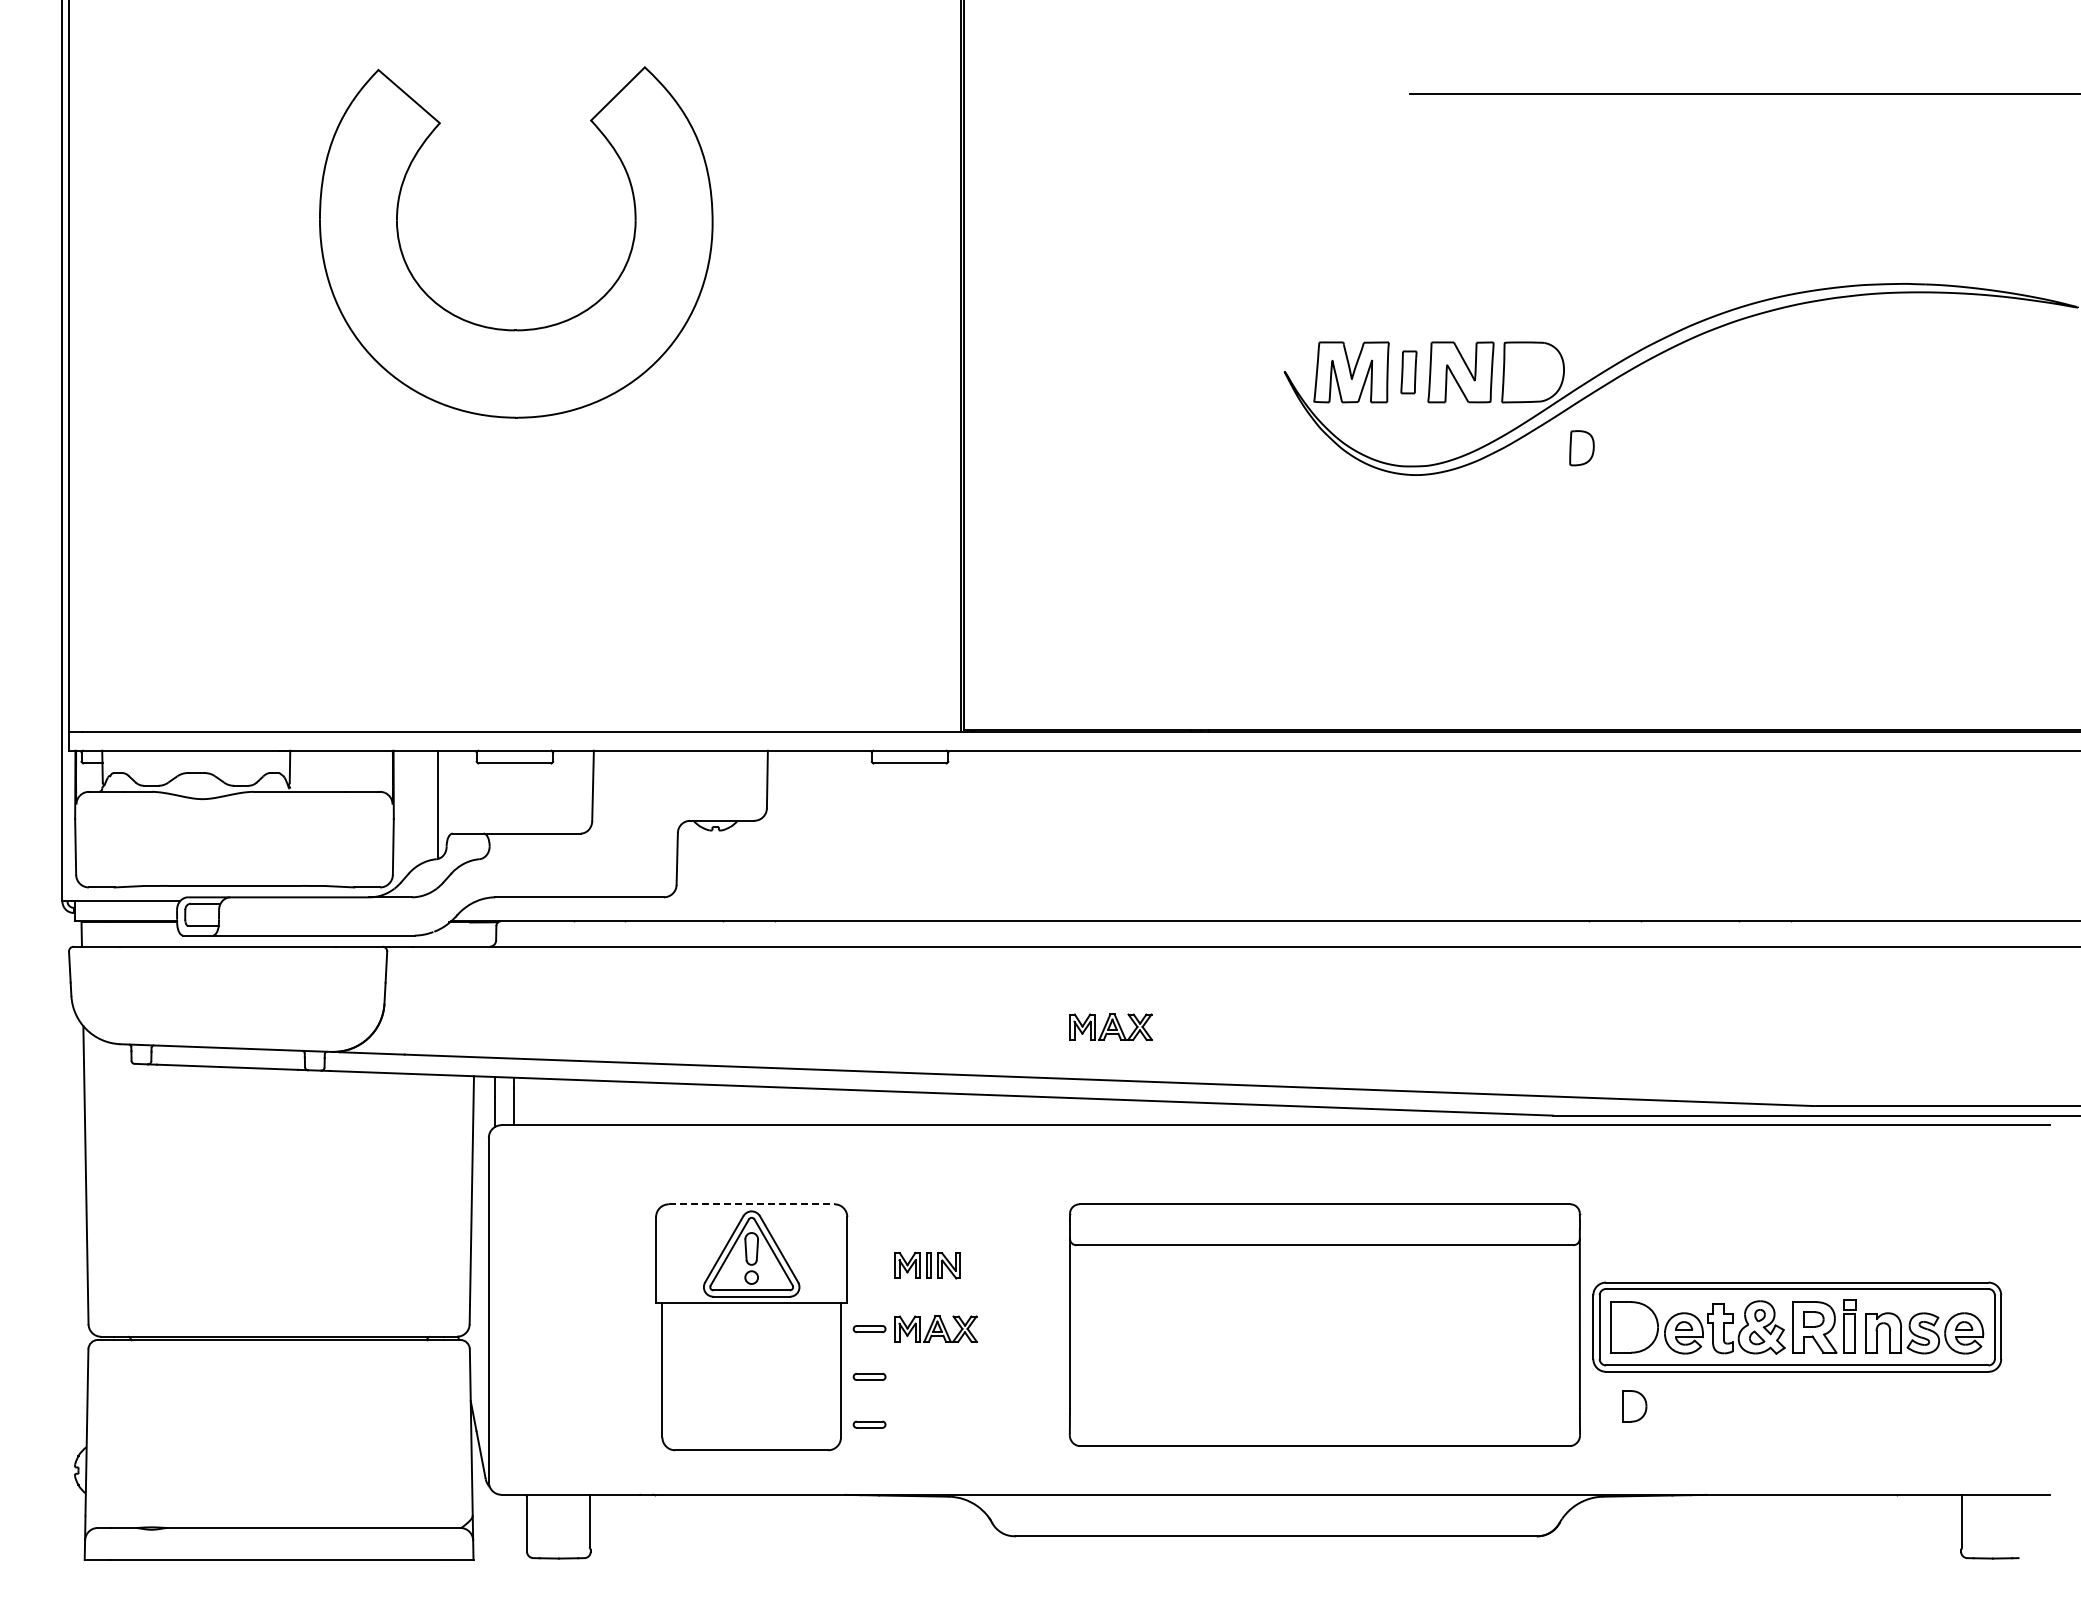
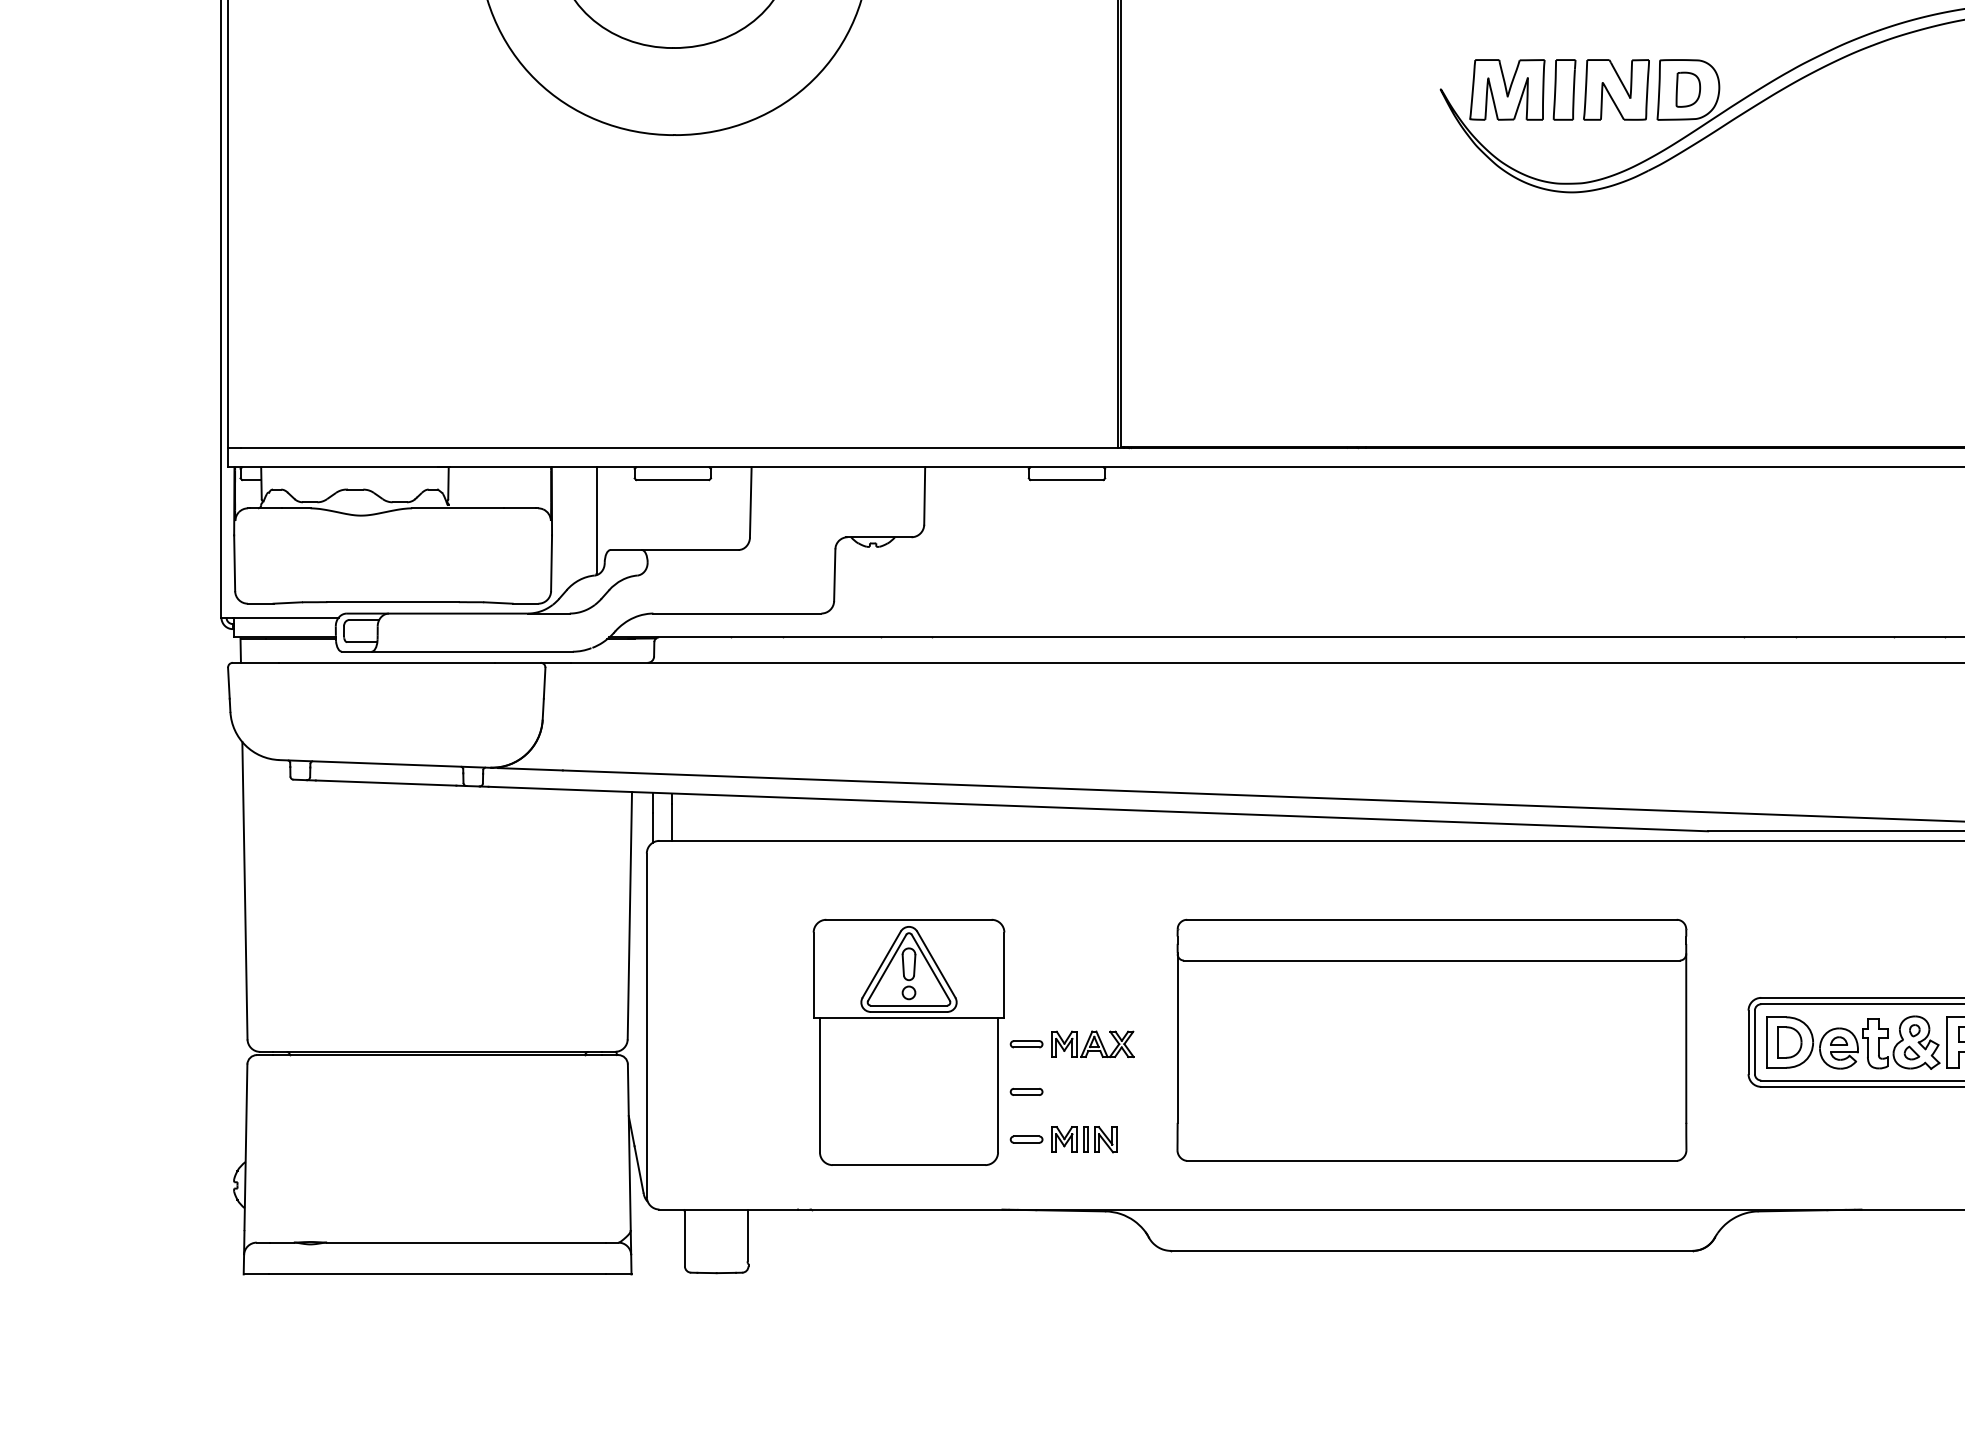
part: (1408, 372) -> (1564, 90), size x1.43
part: (1581, 448) -> (1687, 90), moved
part: (1110, 1026) -> (1266, 742), removed
line: (751, 1204) -> (908, 919), dashed -> solid
part: (927, 1265) -> (1084, 1139), moved
part: (1324, 1324) -> (1431, 1039), moved
part: (1634, 1406) -> (1789, 1042), moved

